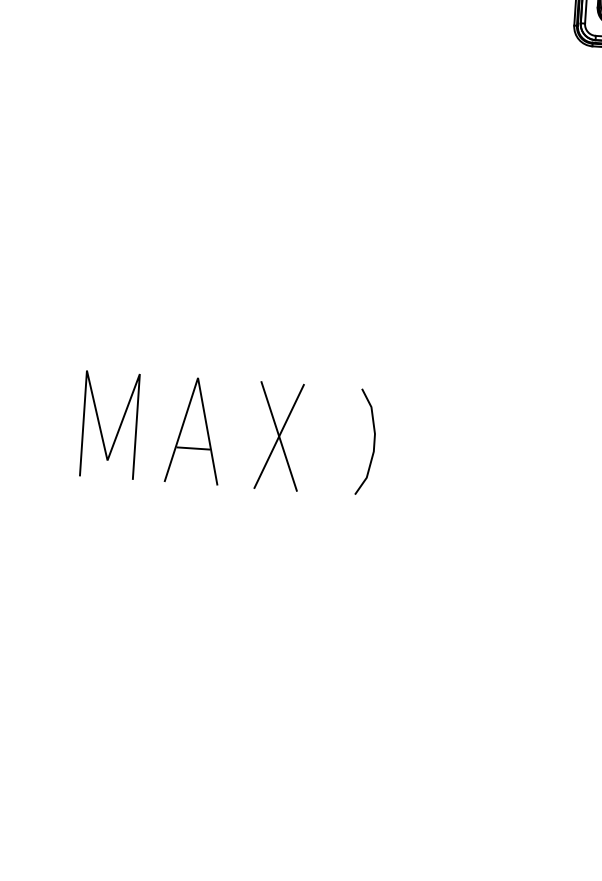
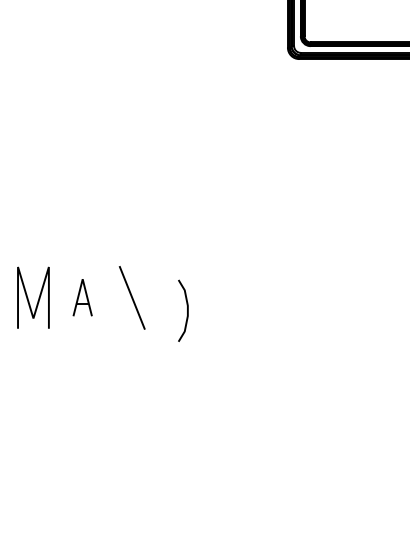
part: (193, 430) -> (82, 297), size x0.6
line: (277, 435) -> (131, 297), removed
curve: (373, 442) -> (187, 310), moved

